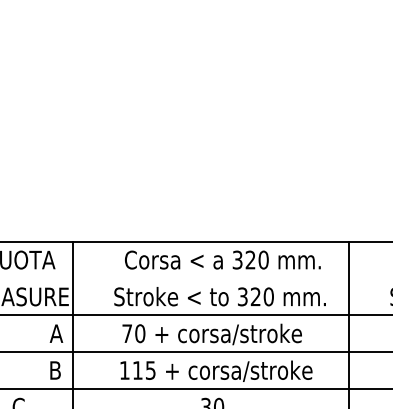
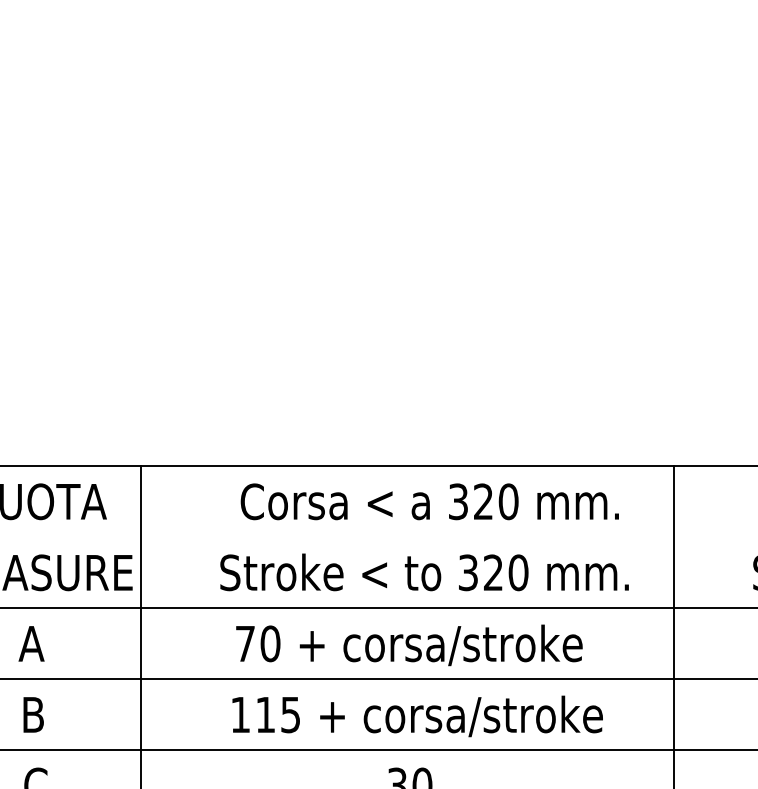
text: (56, 333) -> (31, 643), moved
text: (55, 370) -> (33, 714), moved

